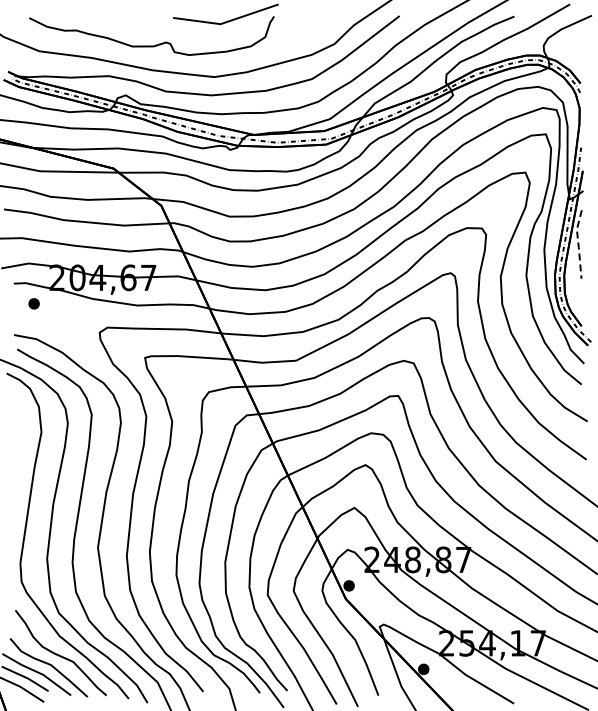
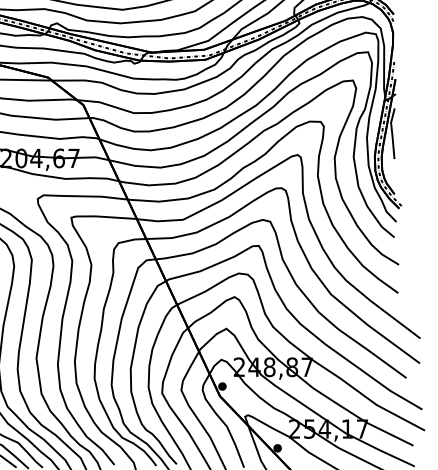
line: (578, 244) -> (392, 133), dashed -> solid

